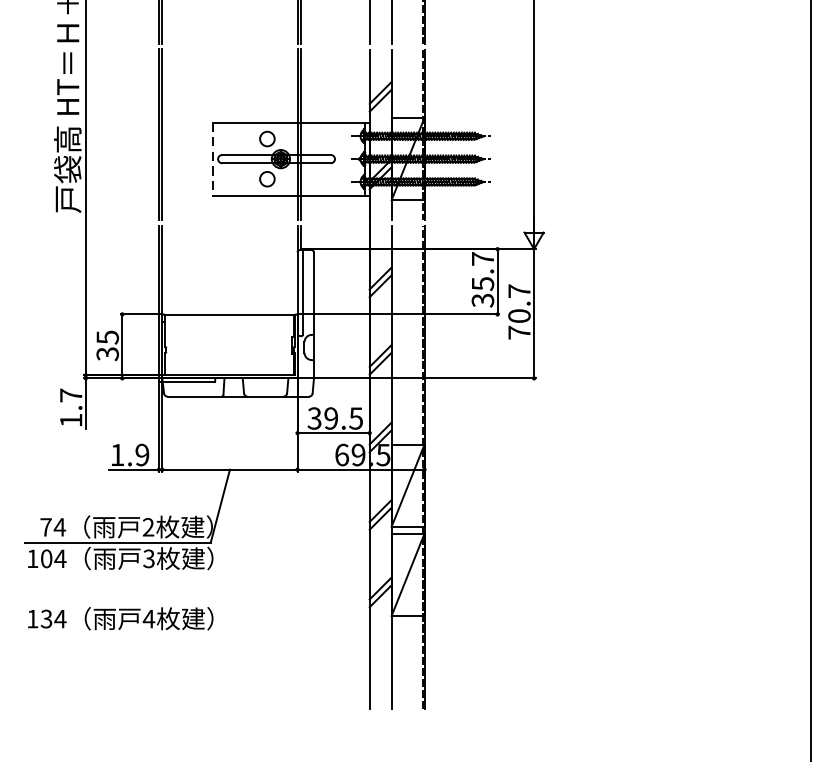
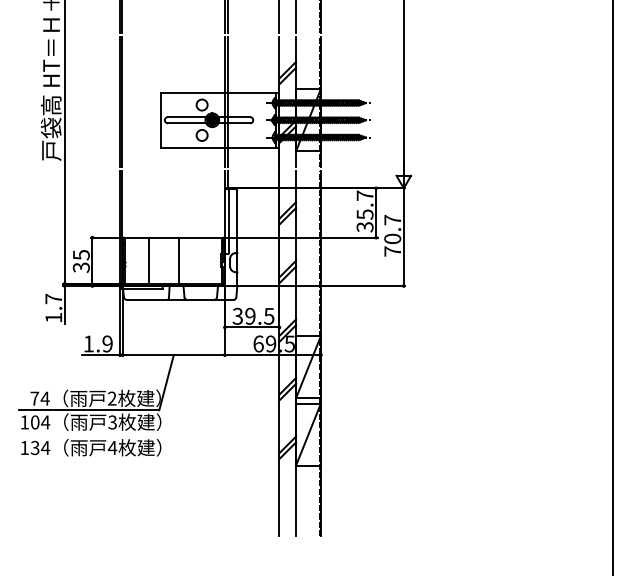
line: (212, 159) -> (160, 120), dashed -> solid
line: (197, 344) -> (149, 260), added
line: (237, 344) -> (179, 260), added
text: (121, 618) -> (91, 447), moved

